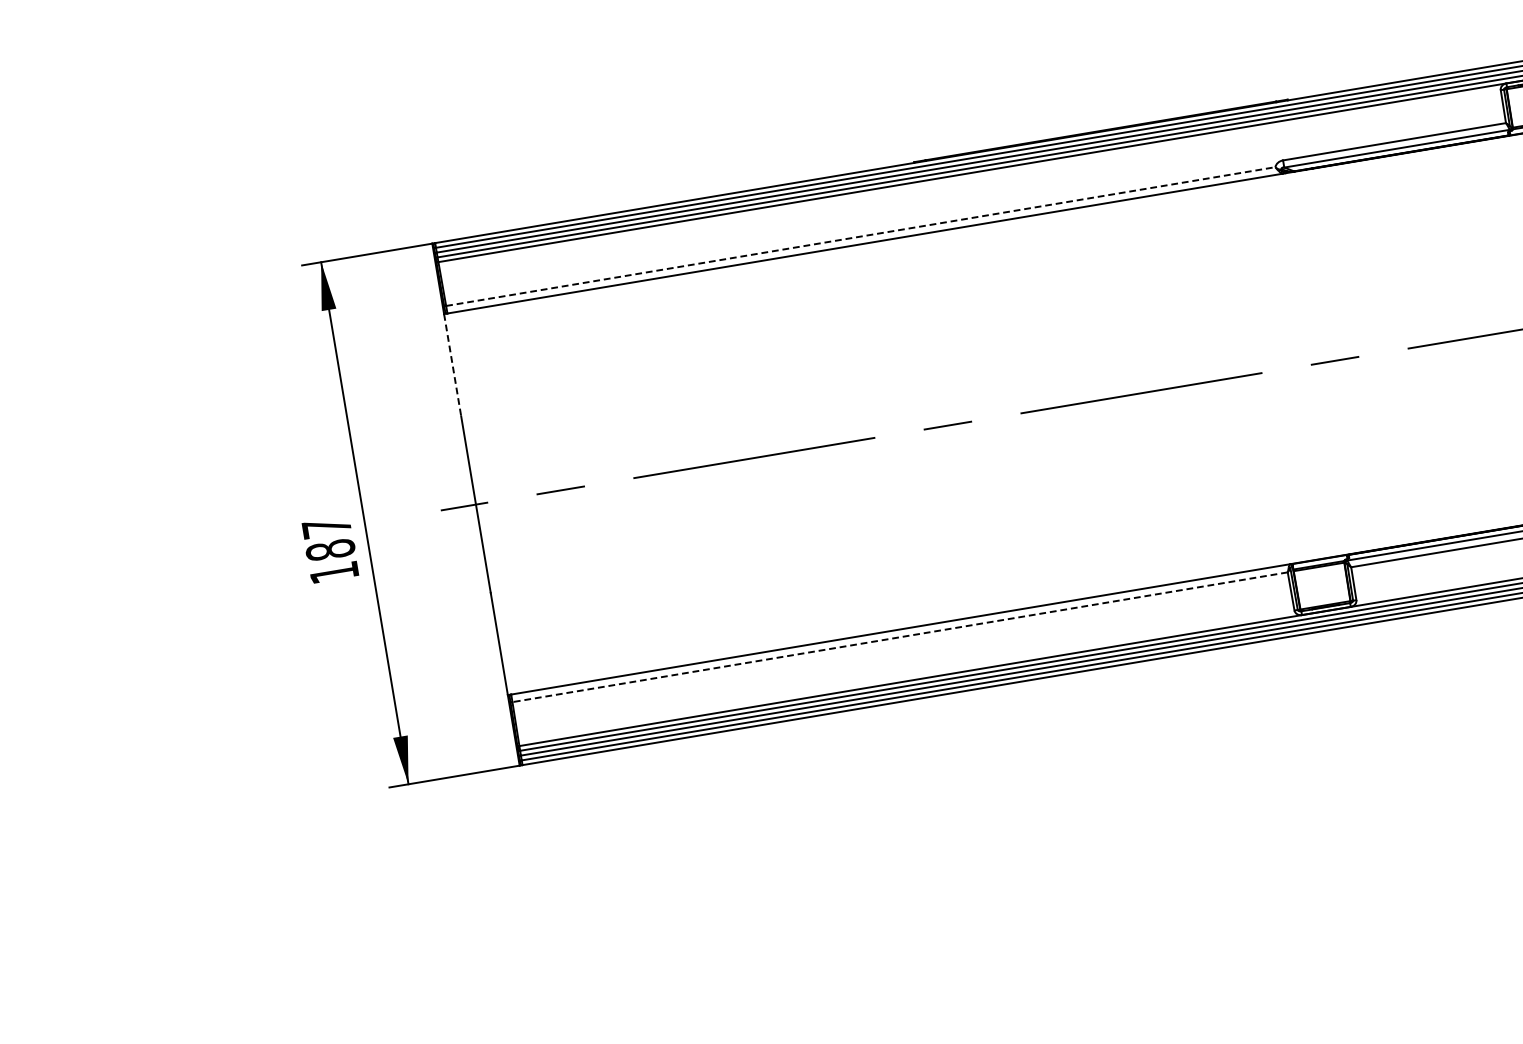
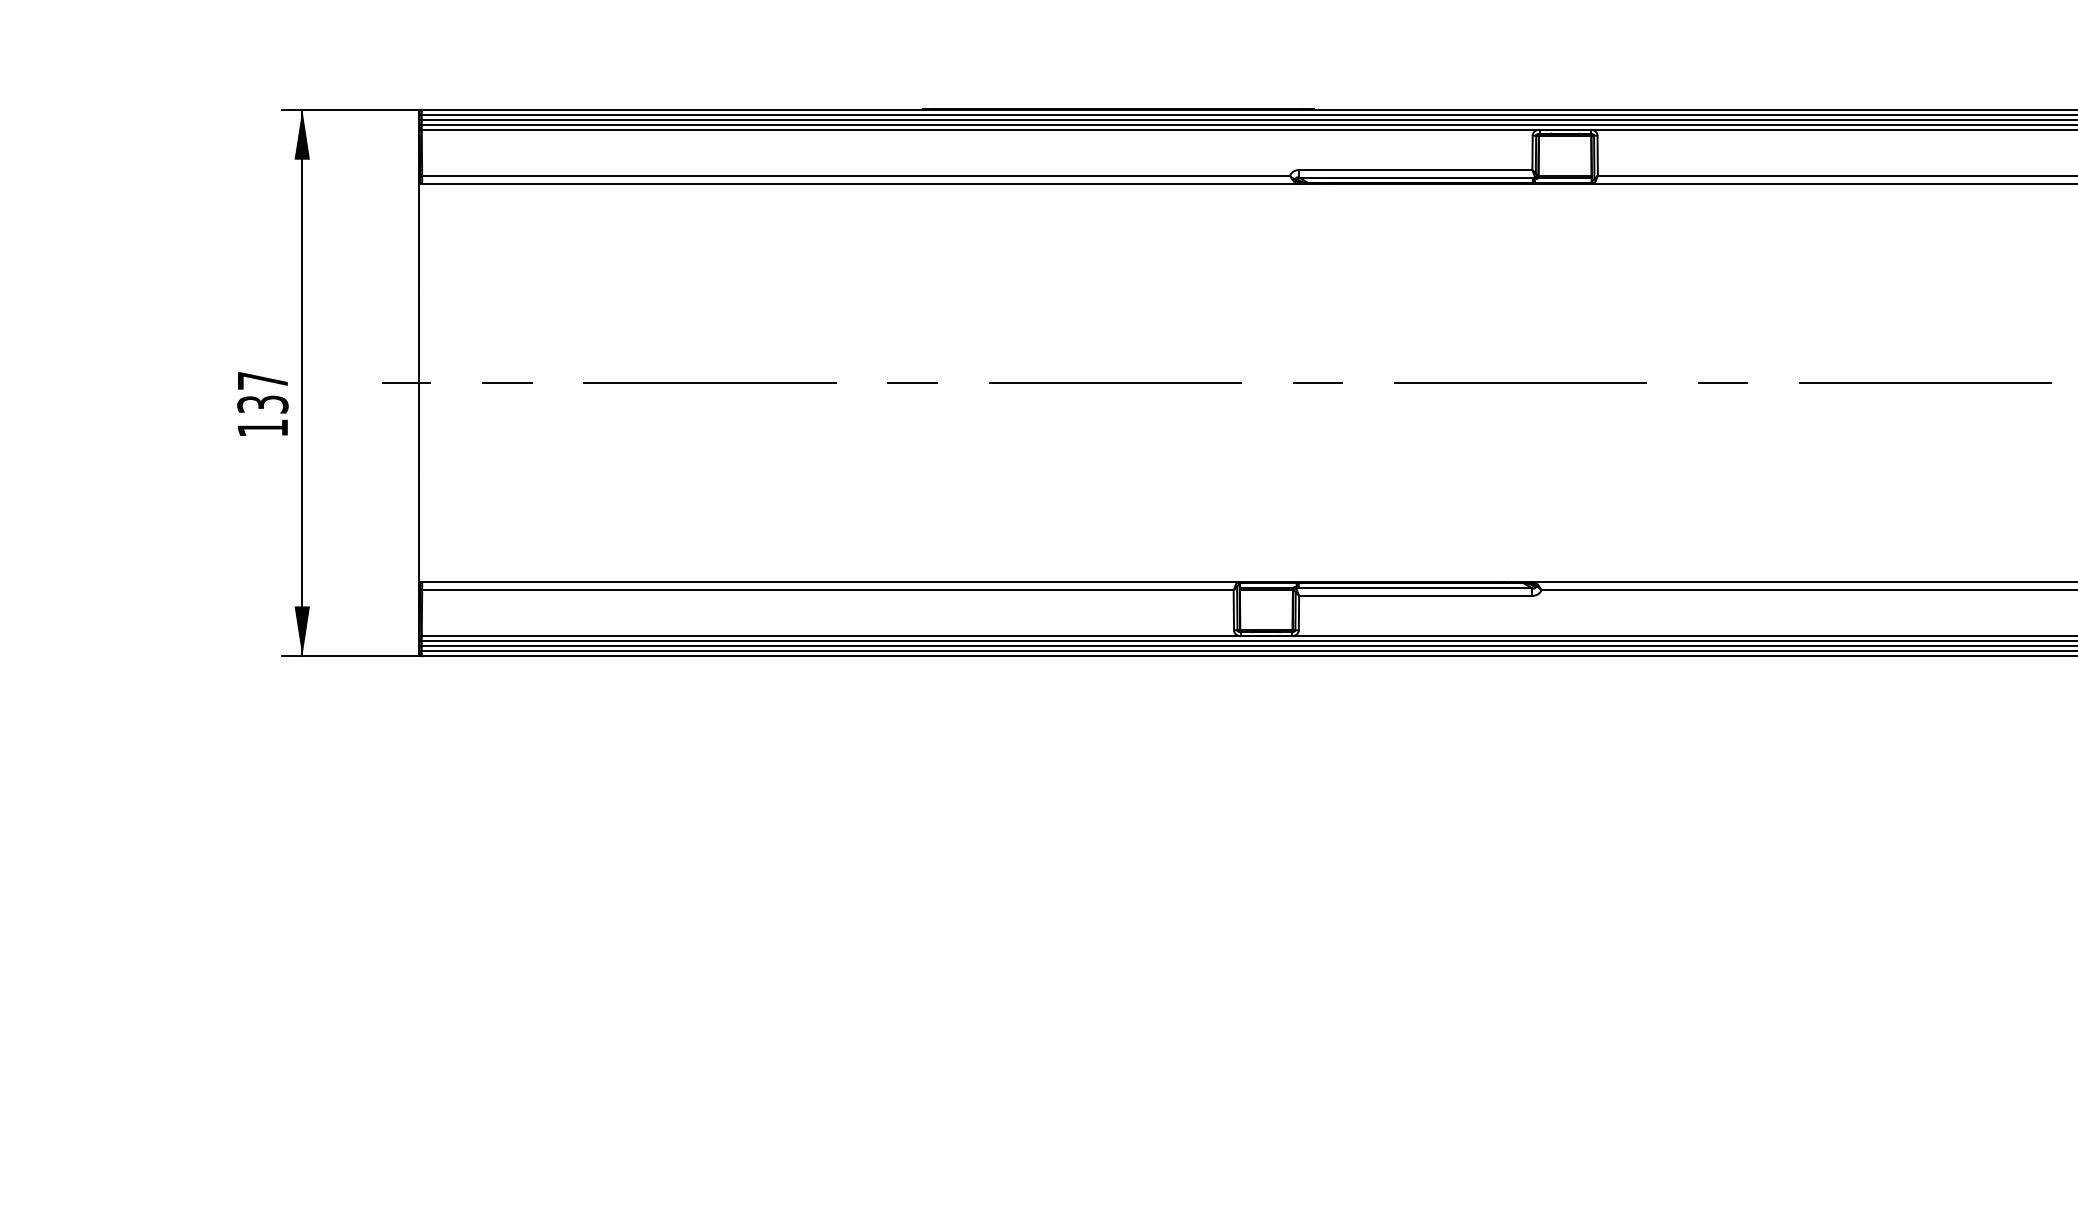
line: (861, 236) -> (856, 175), dashed -> solid
line: (452, 365) -> (418, 237), dashed -> solid
text: (330, 550) -> (262, 404), 187 -> 137
line: (899, 637) -> (827, 590), dashed -> solid

